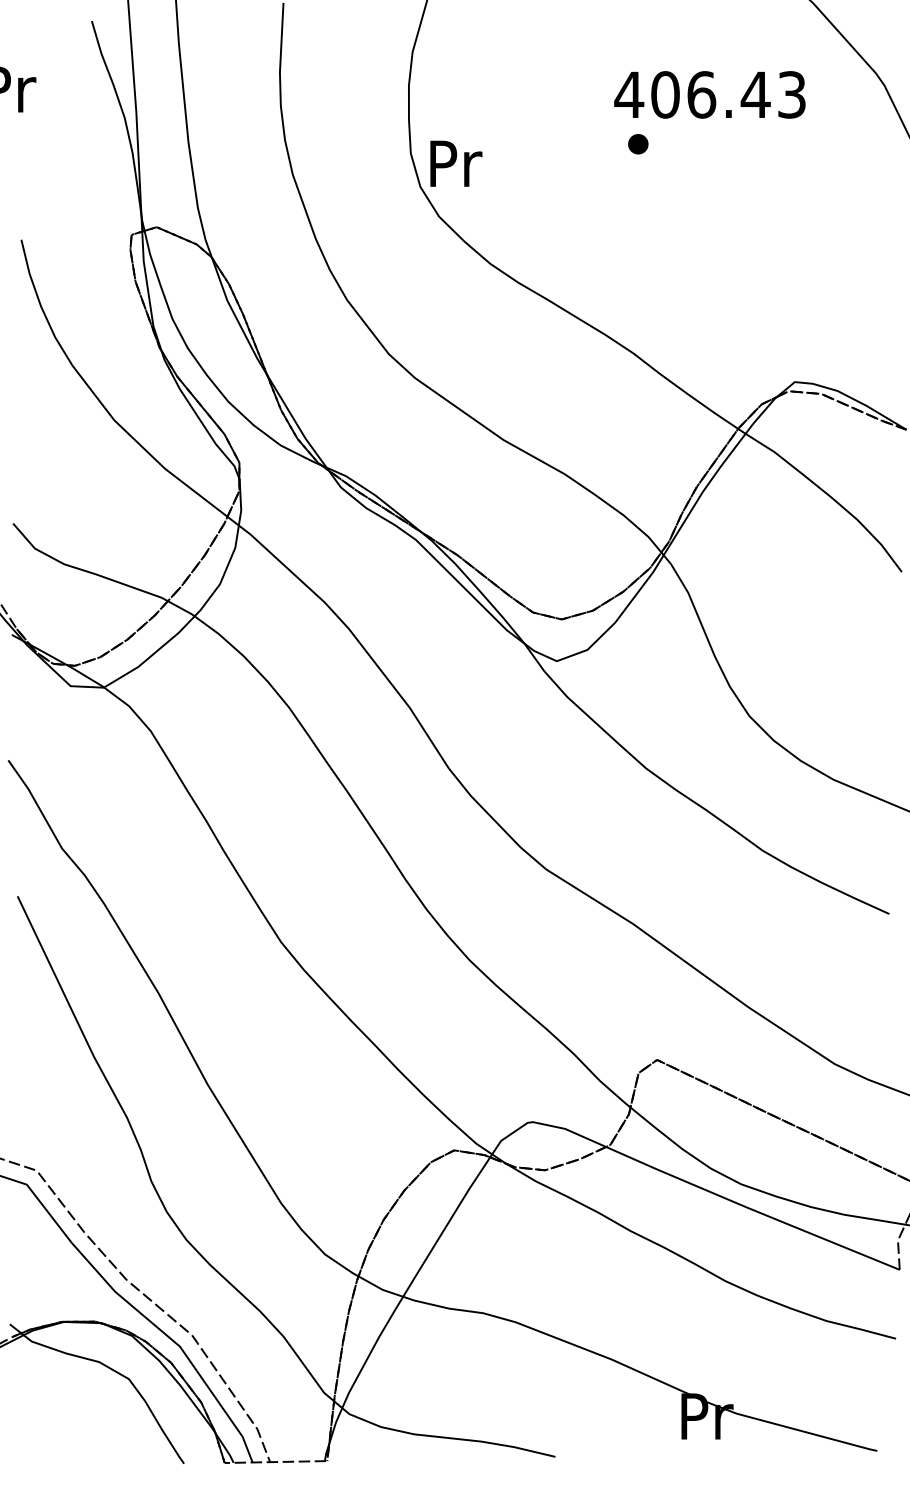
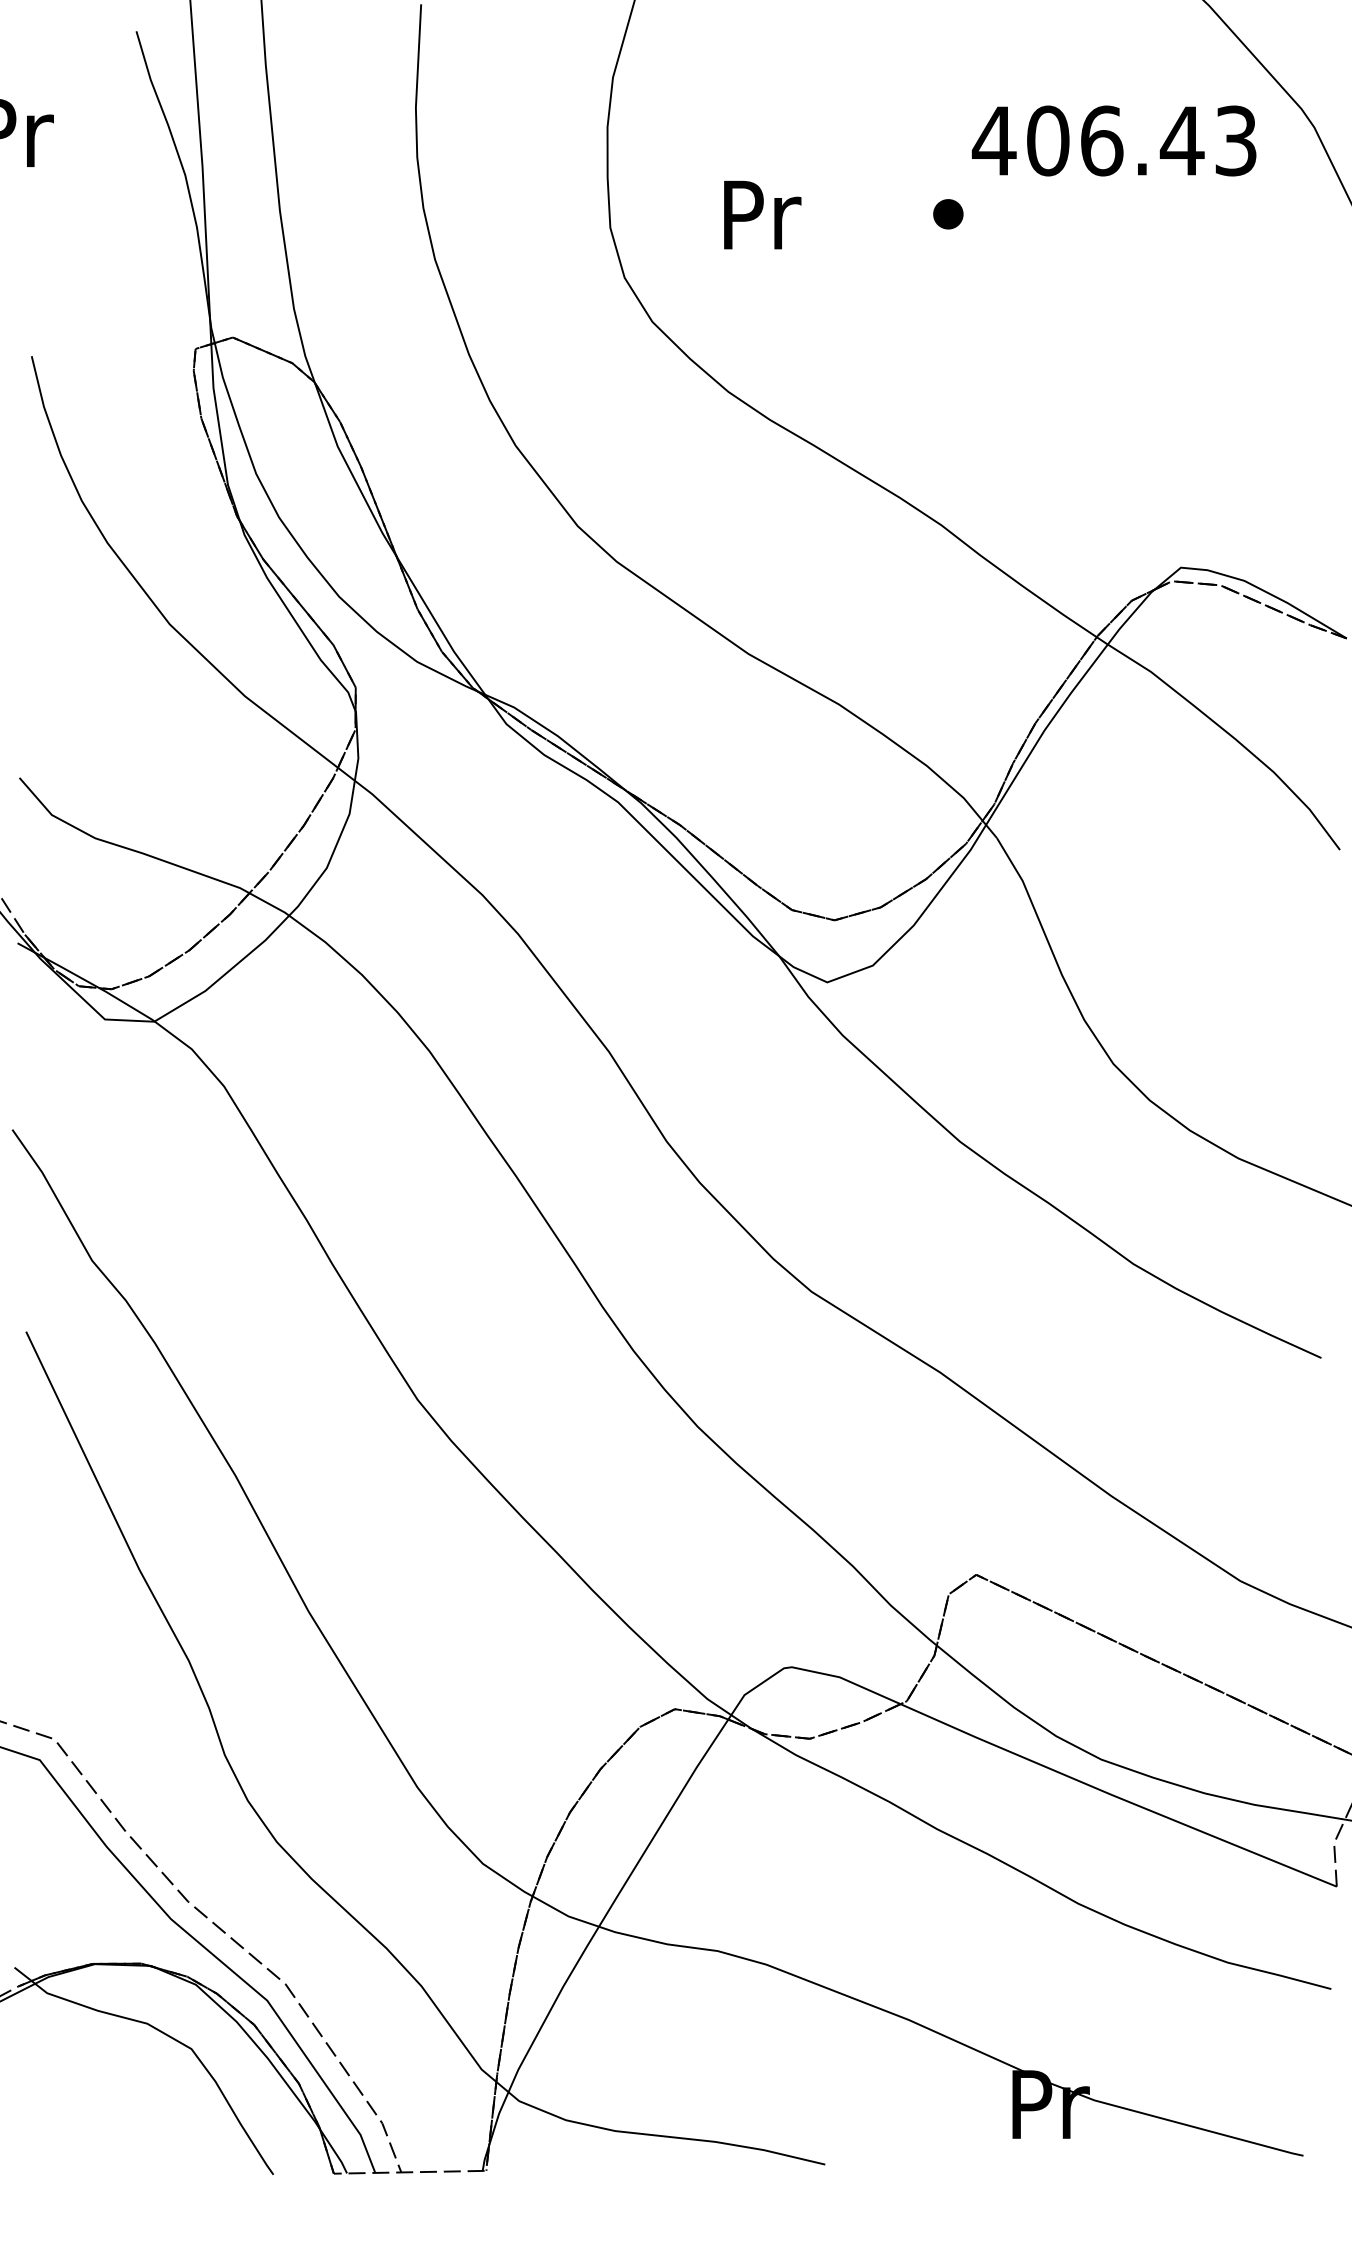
text: (709, 94) -> (1113, 140), moved
text: (456, 163) -> (762, 214), moved

